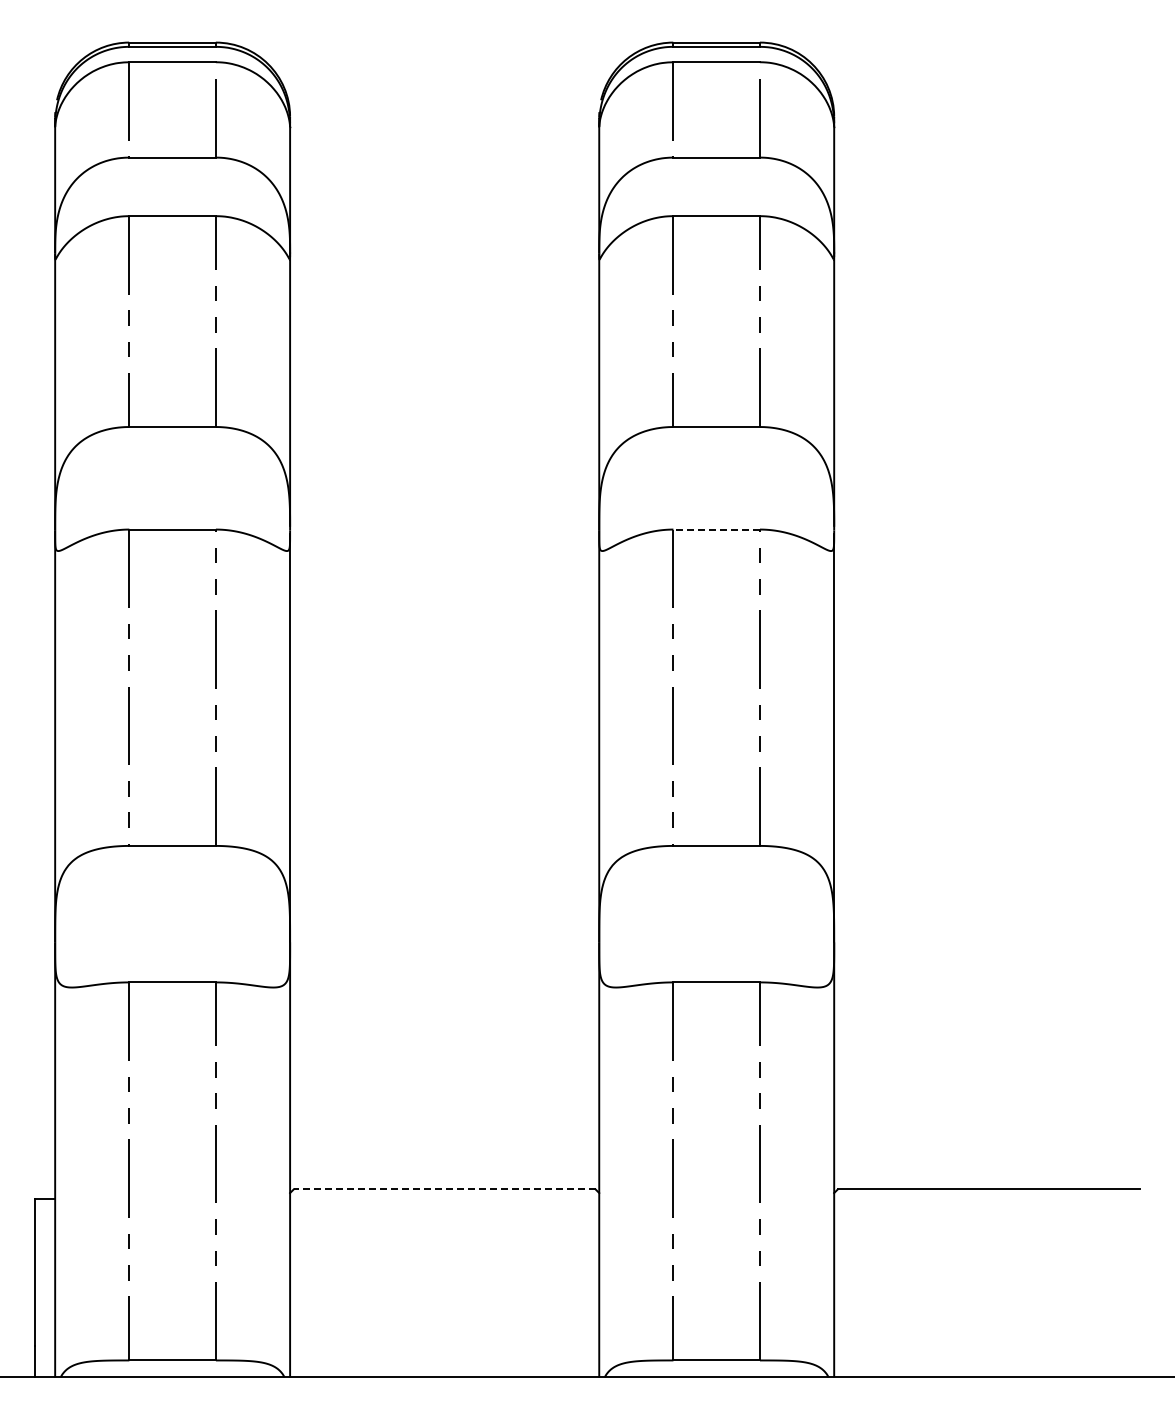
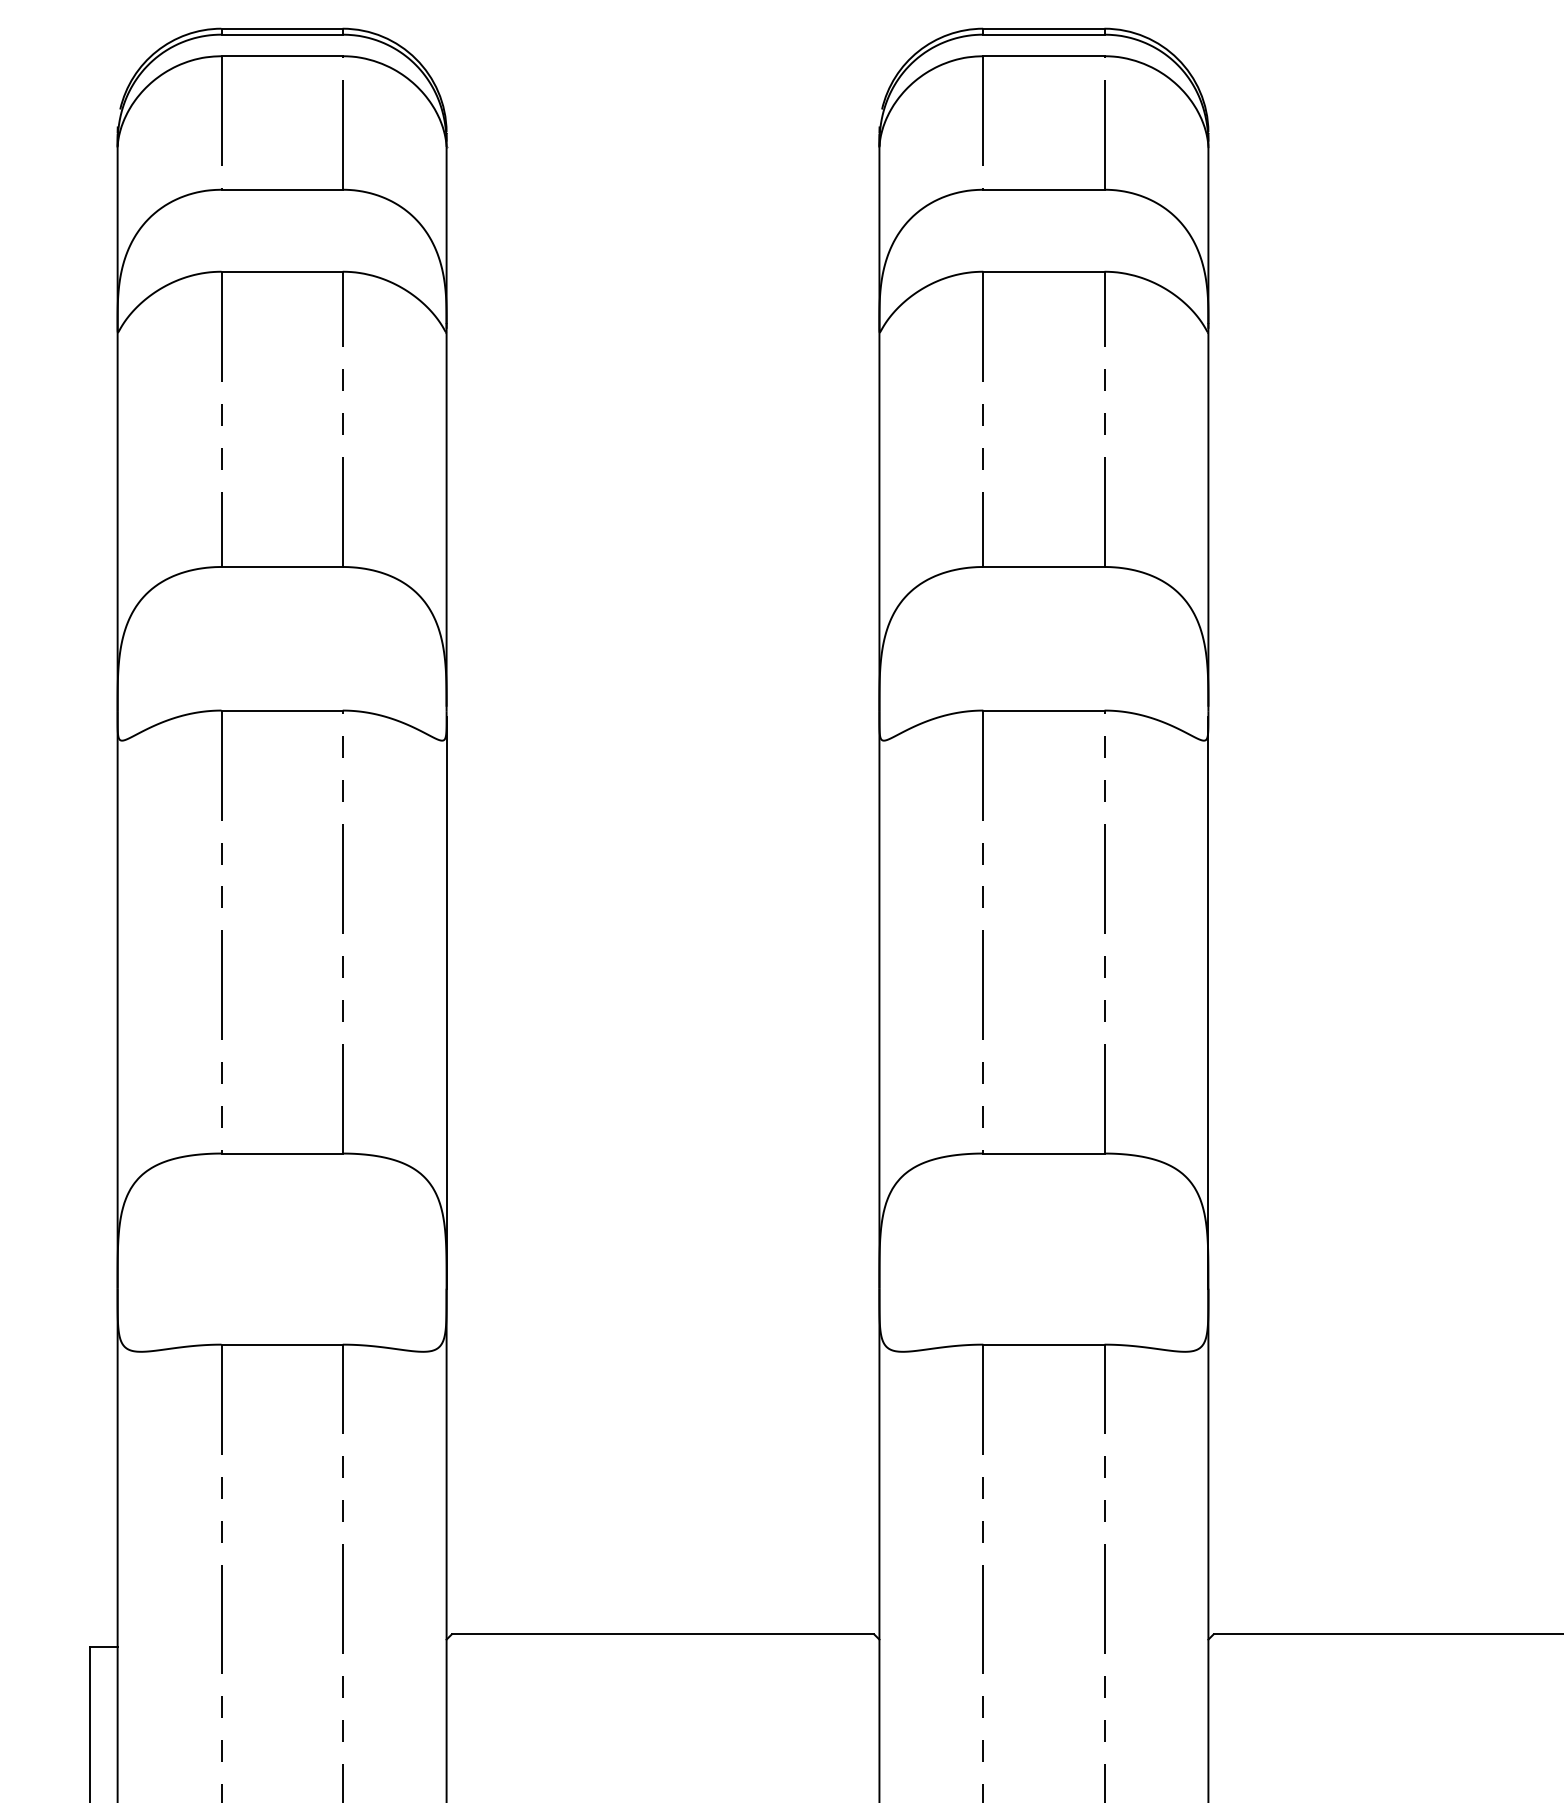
line: (716, 529) -> (1043, 710), dashed -> solid
line: (444, 1189) -> (662, 1634), dashed -> solid

